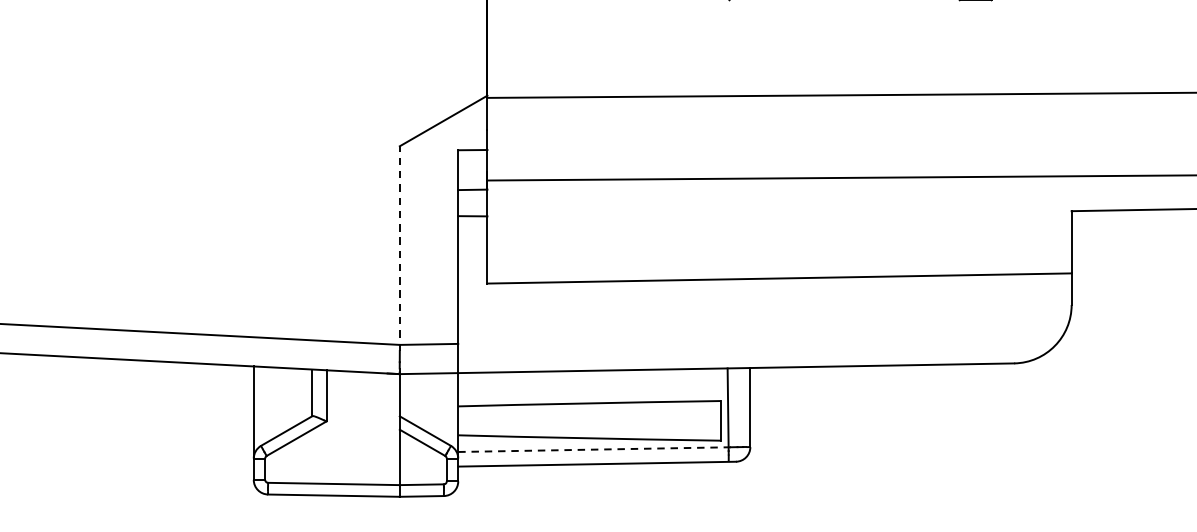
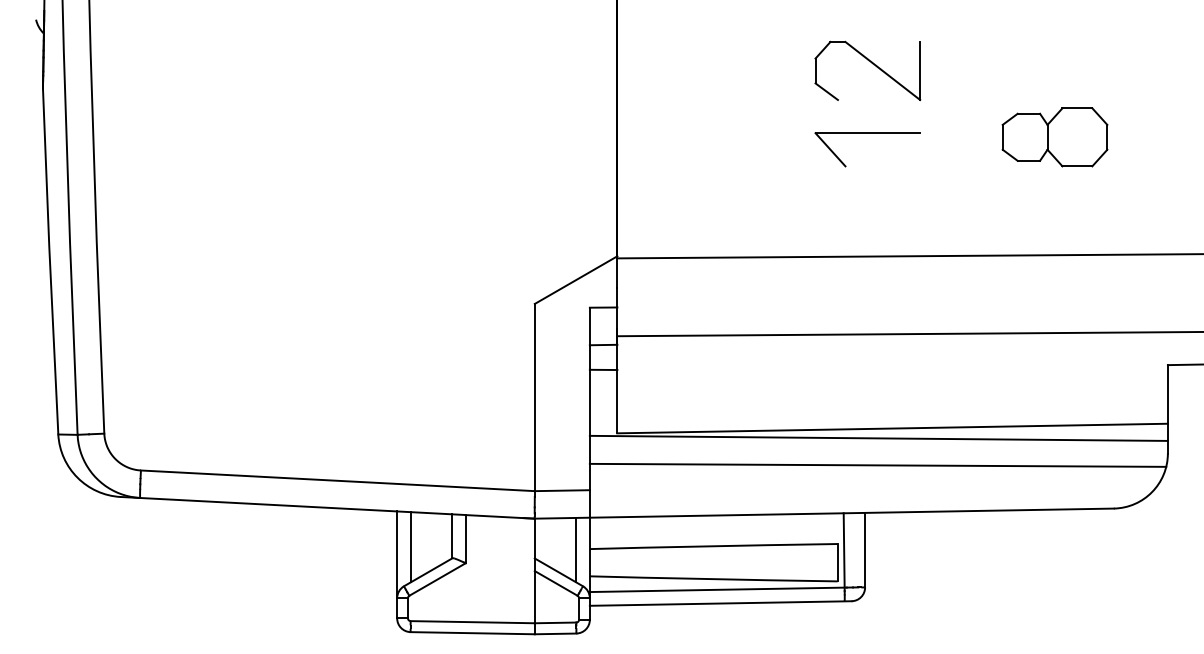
line: (399, 247) -> (534, 399), dashed -> solid
line: (764, 287) -> (878, 437), added
line: (763, 316) -> (877, 464), added
line: (267, 404) -> (410, 547), added
line: (444, 406) -> (576, 549), added
line: (594, 449) -> (718, 589), dashed -> solid

